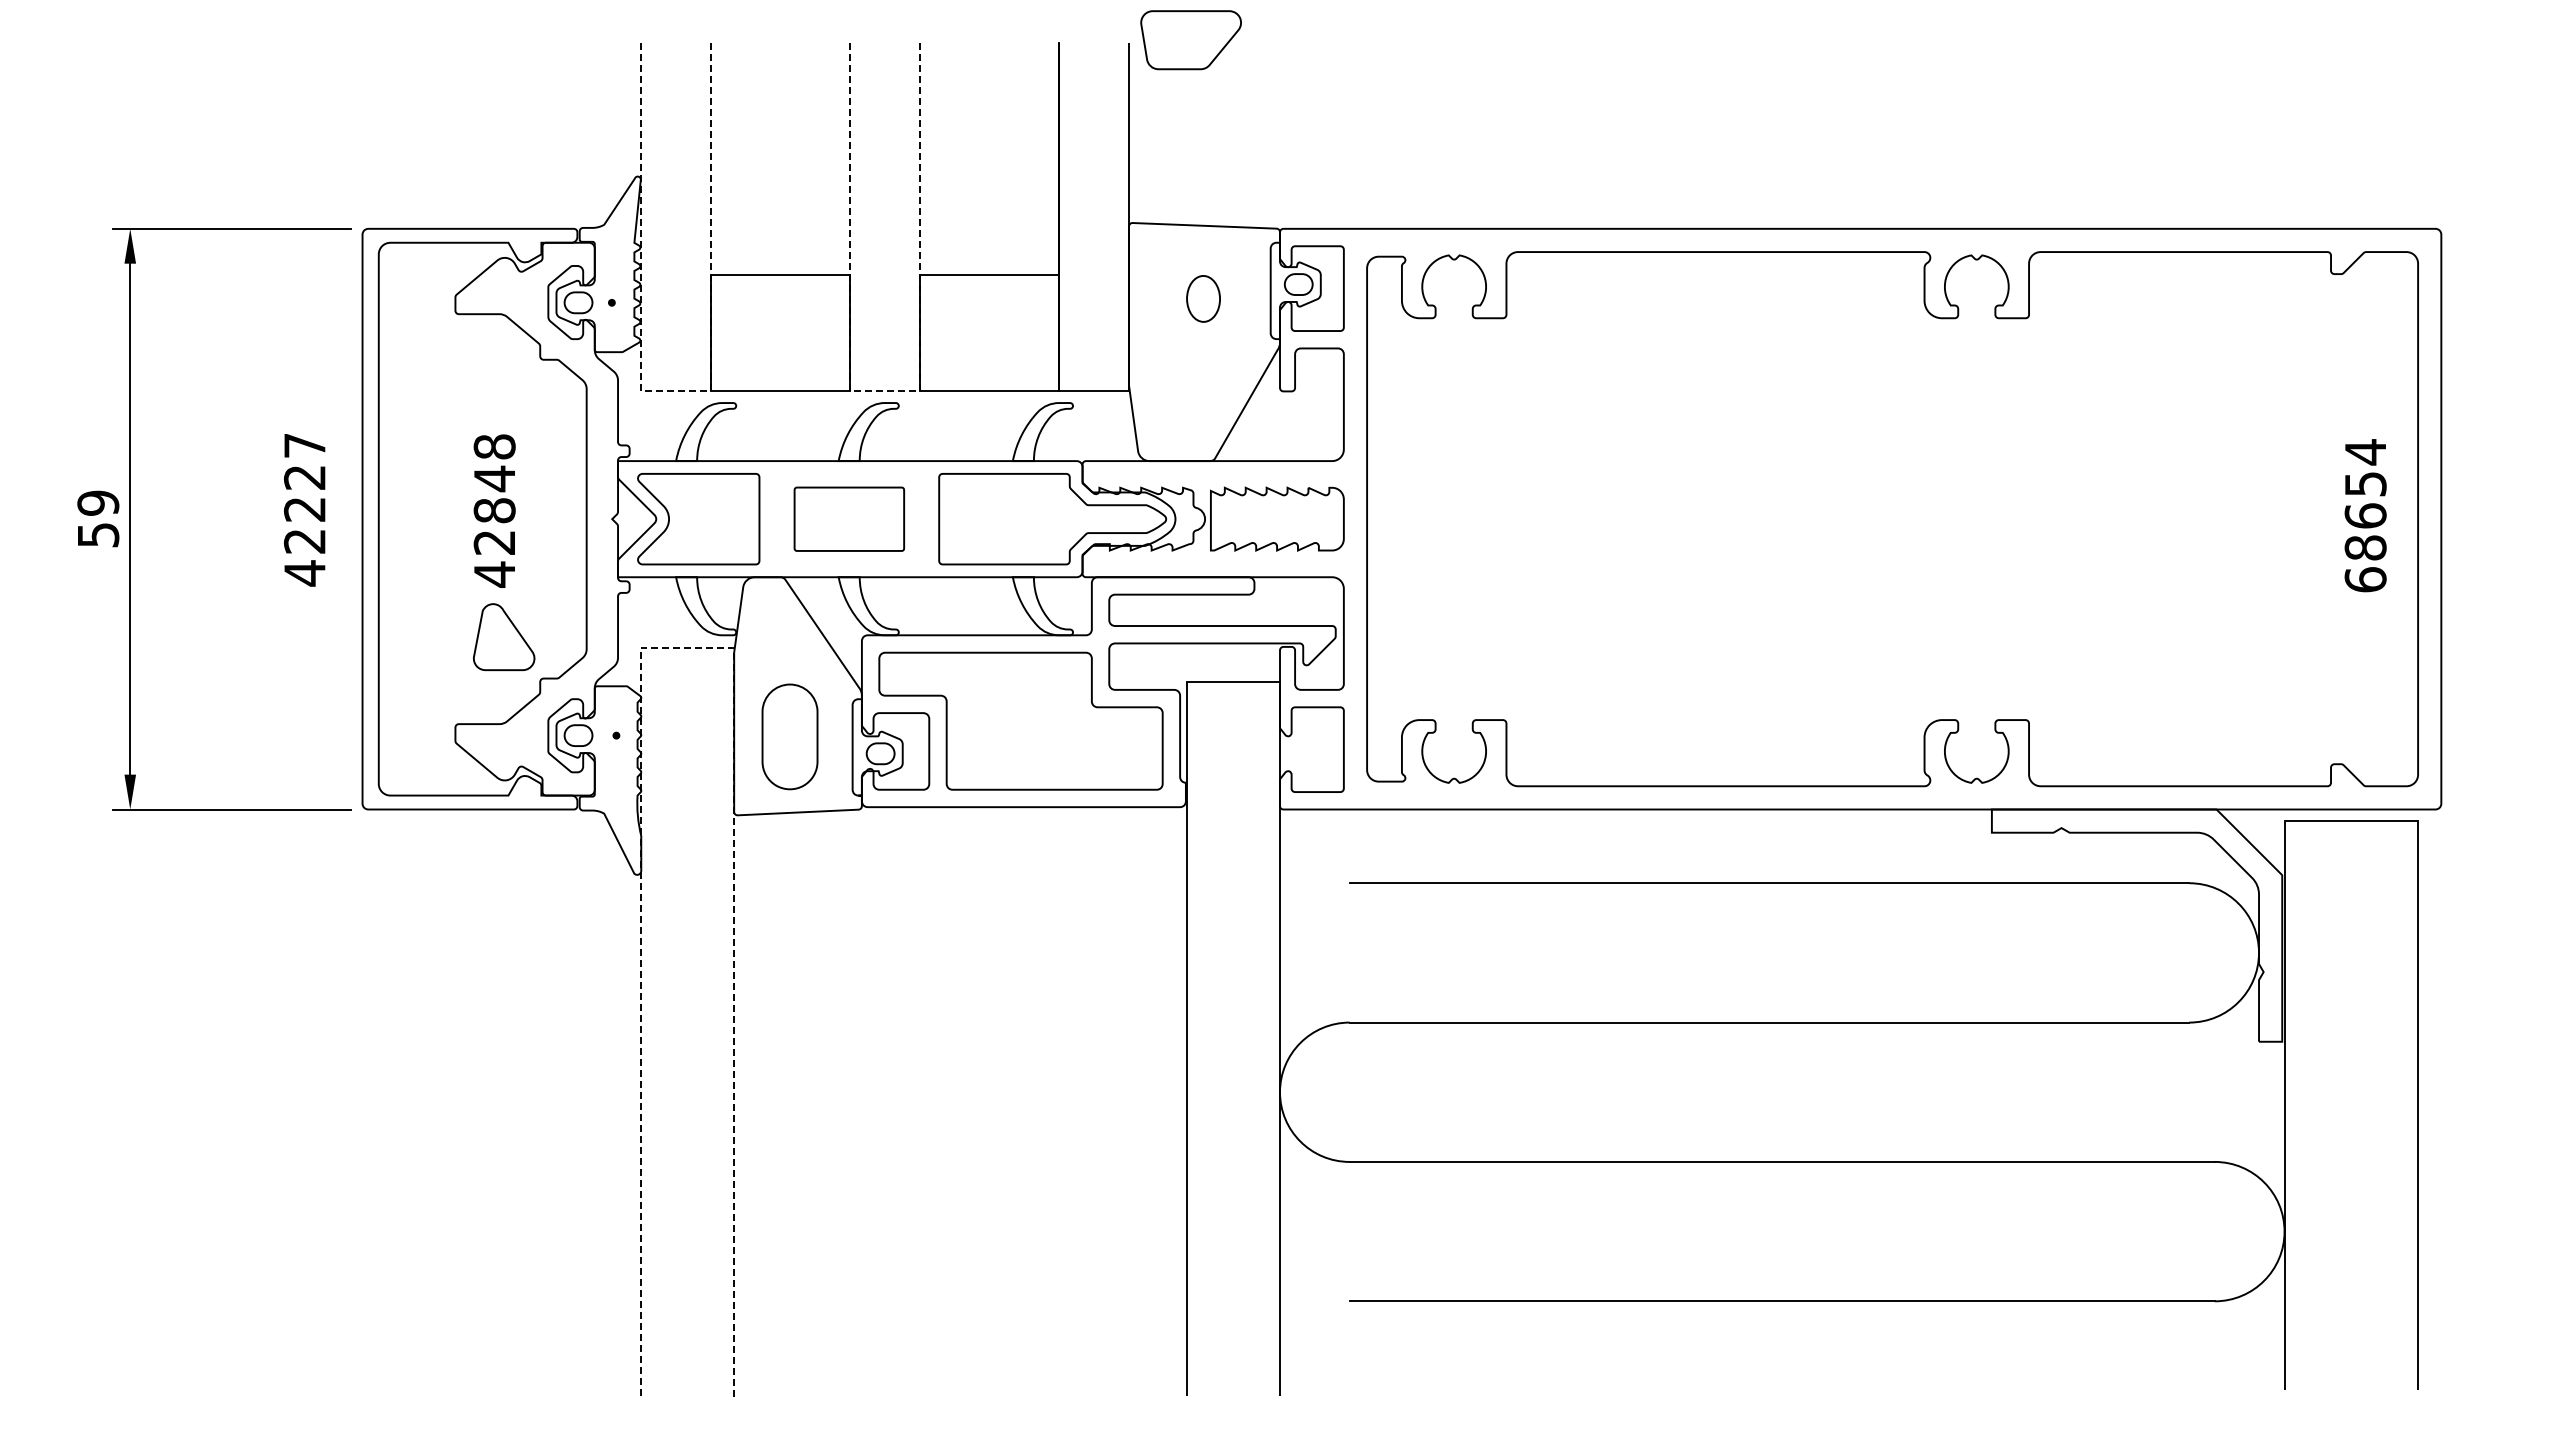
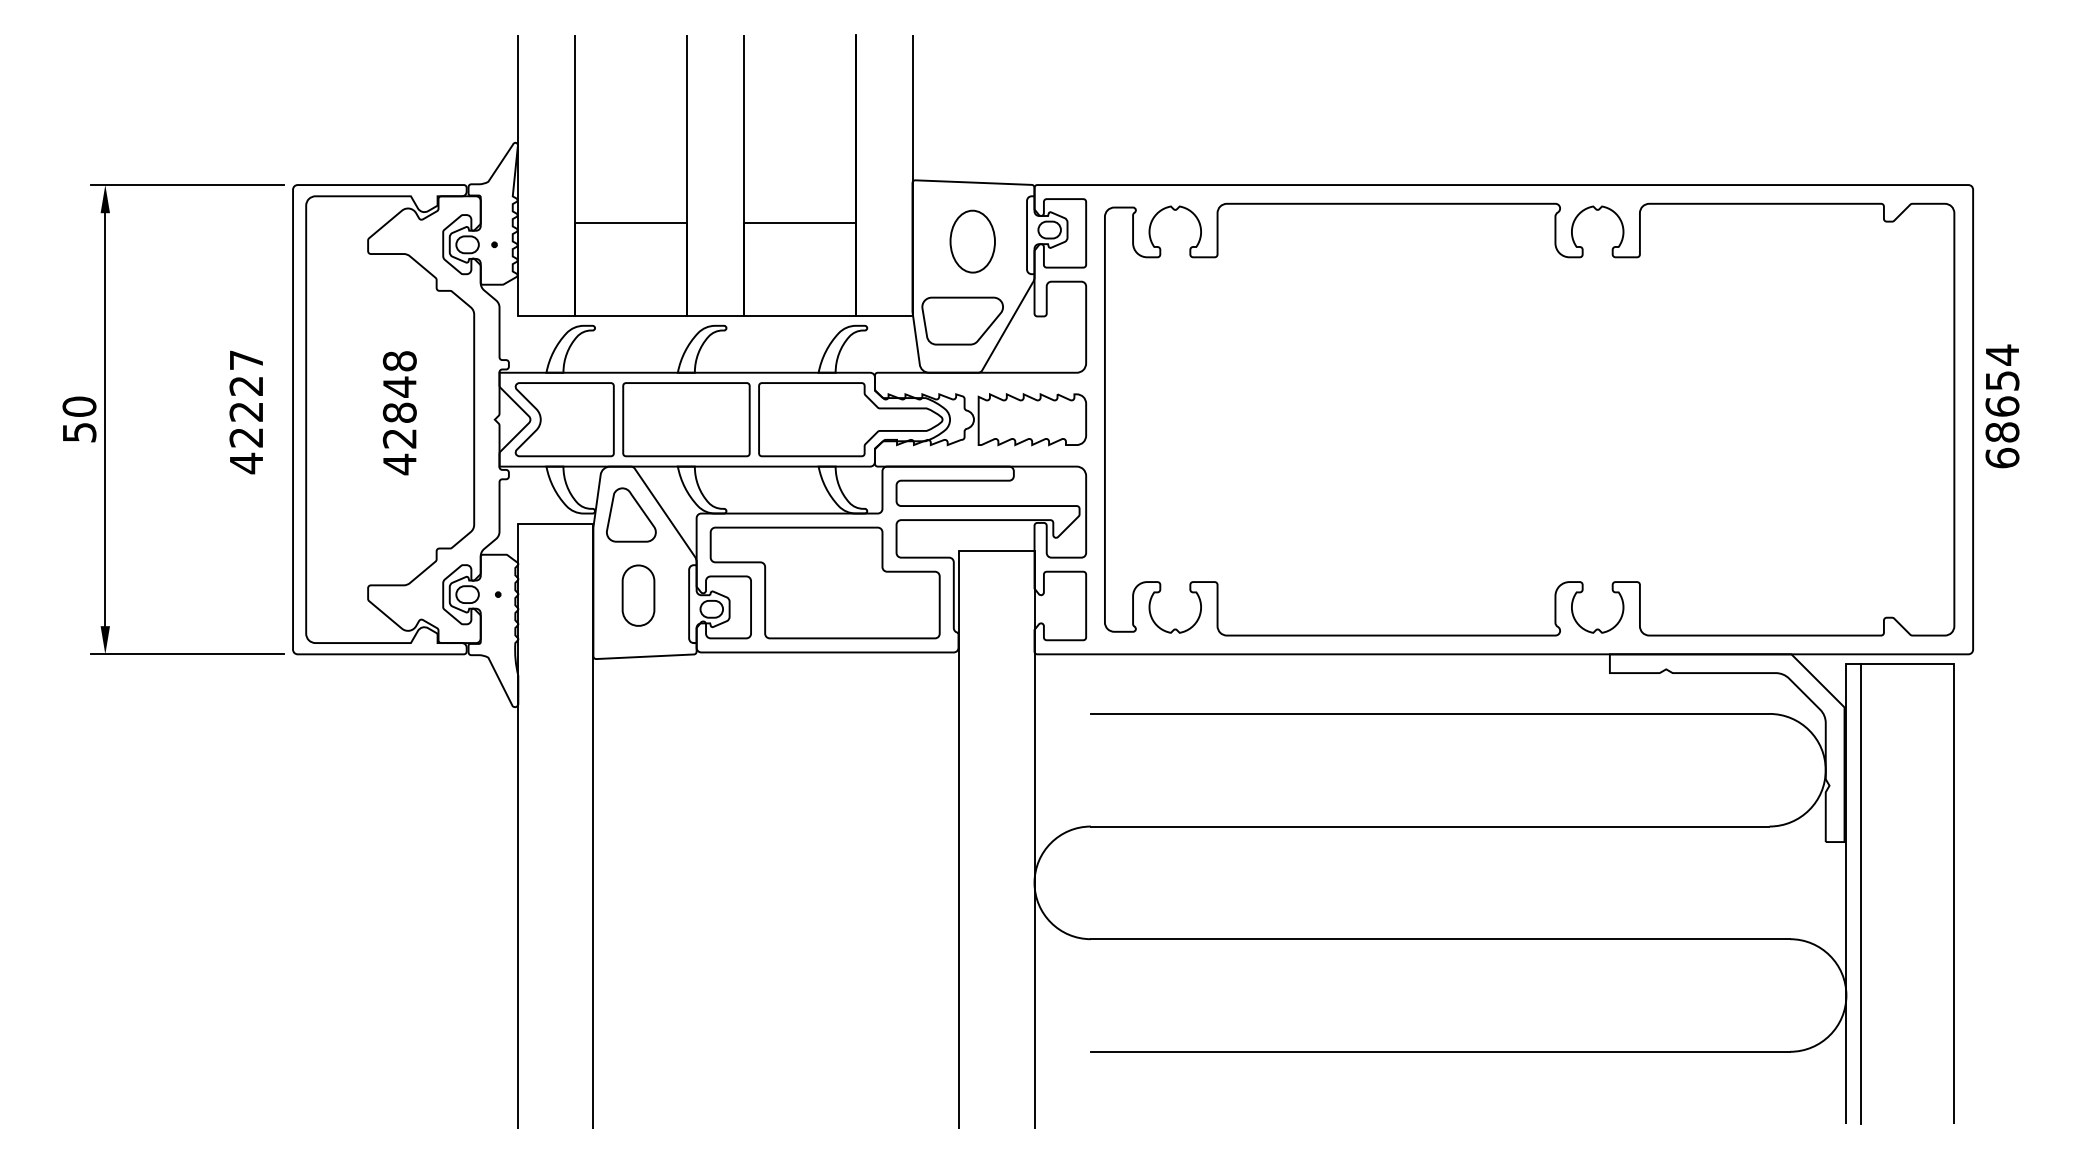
part: (1190, 40) -> (962, 321), moved
part: (1203, 298) -> (972, 241), size x1.67
line: (676, 391) -> (546, 316), dashed -> solid
line: (885, 391) -> (715, 316), dashed -> solid
text: (98, 502) -> (79, 406), 59 -> 50
text: (2365, 515) -> (2002, 406), moved
part: (849, 519) -> (686, 419), size x1.43
part: (504, 637) -> (631, 515), moved
line: (687, 647) -> (555, 523), dashed -> solid
part: (789, 736) -> (638, 595), size x0.71
line: (2301, 1105) -> (1860, 893), added

